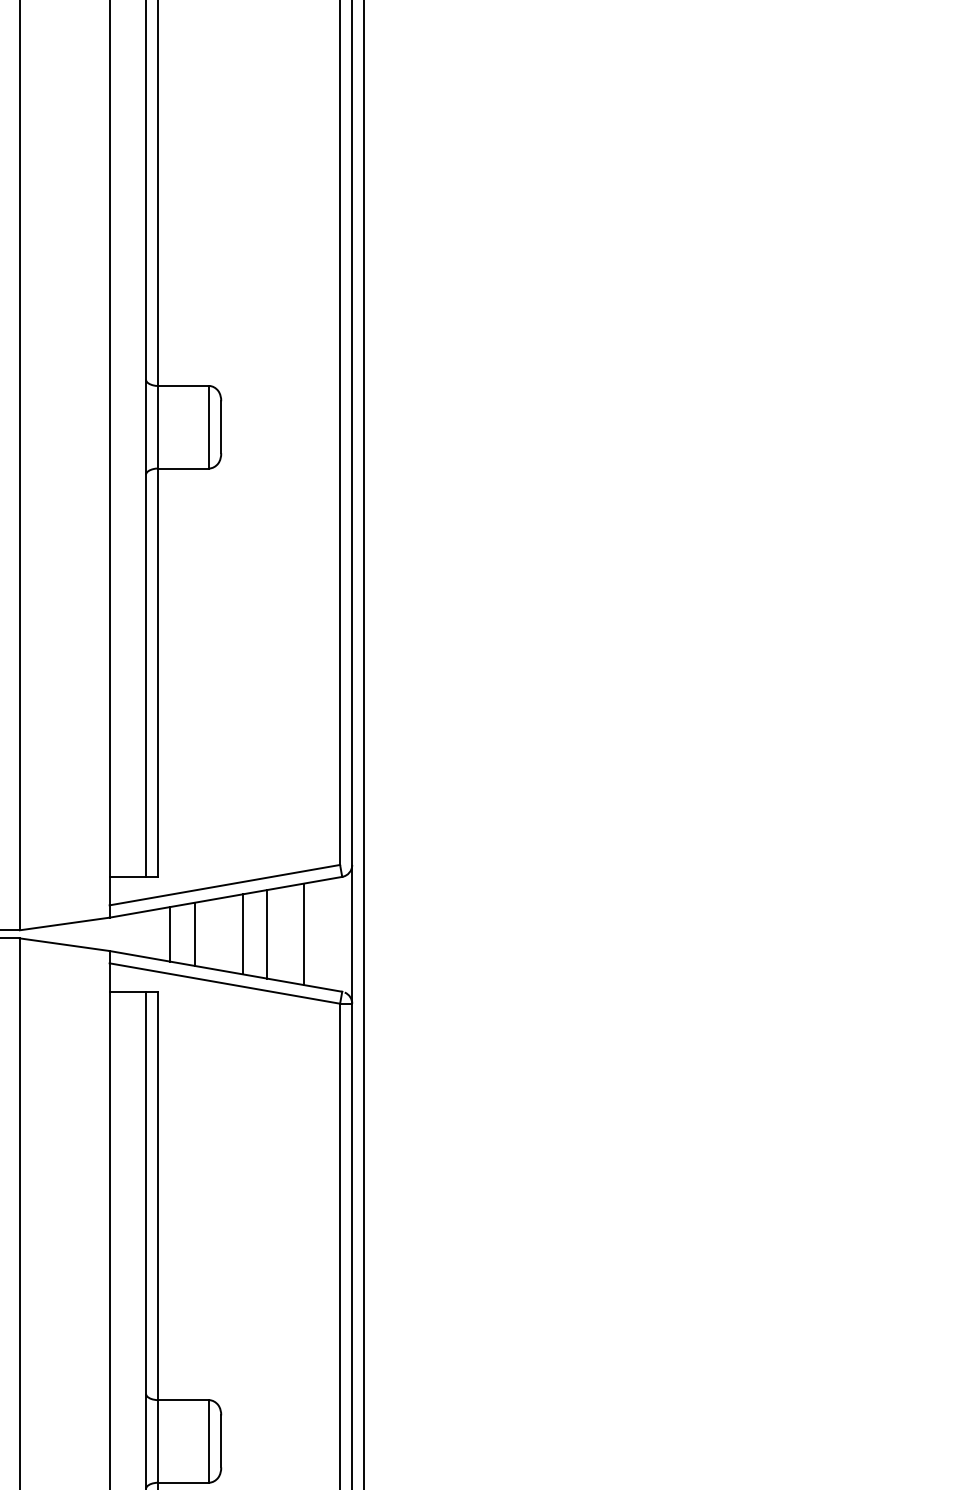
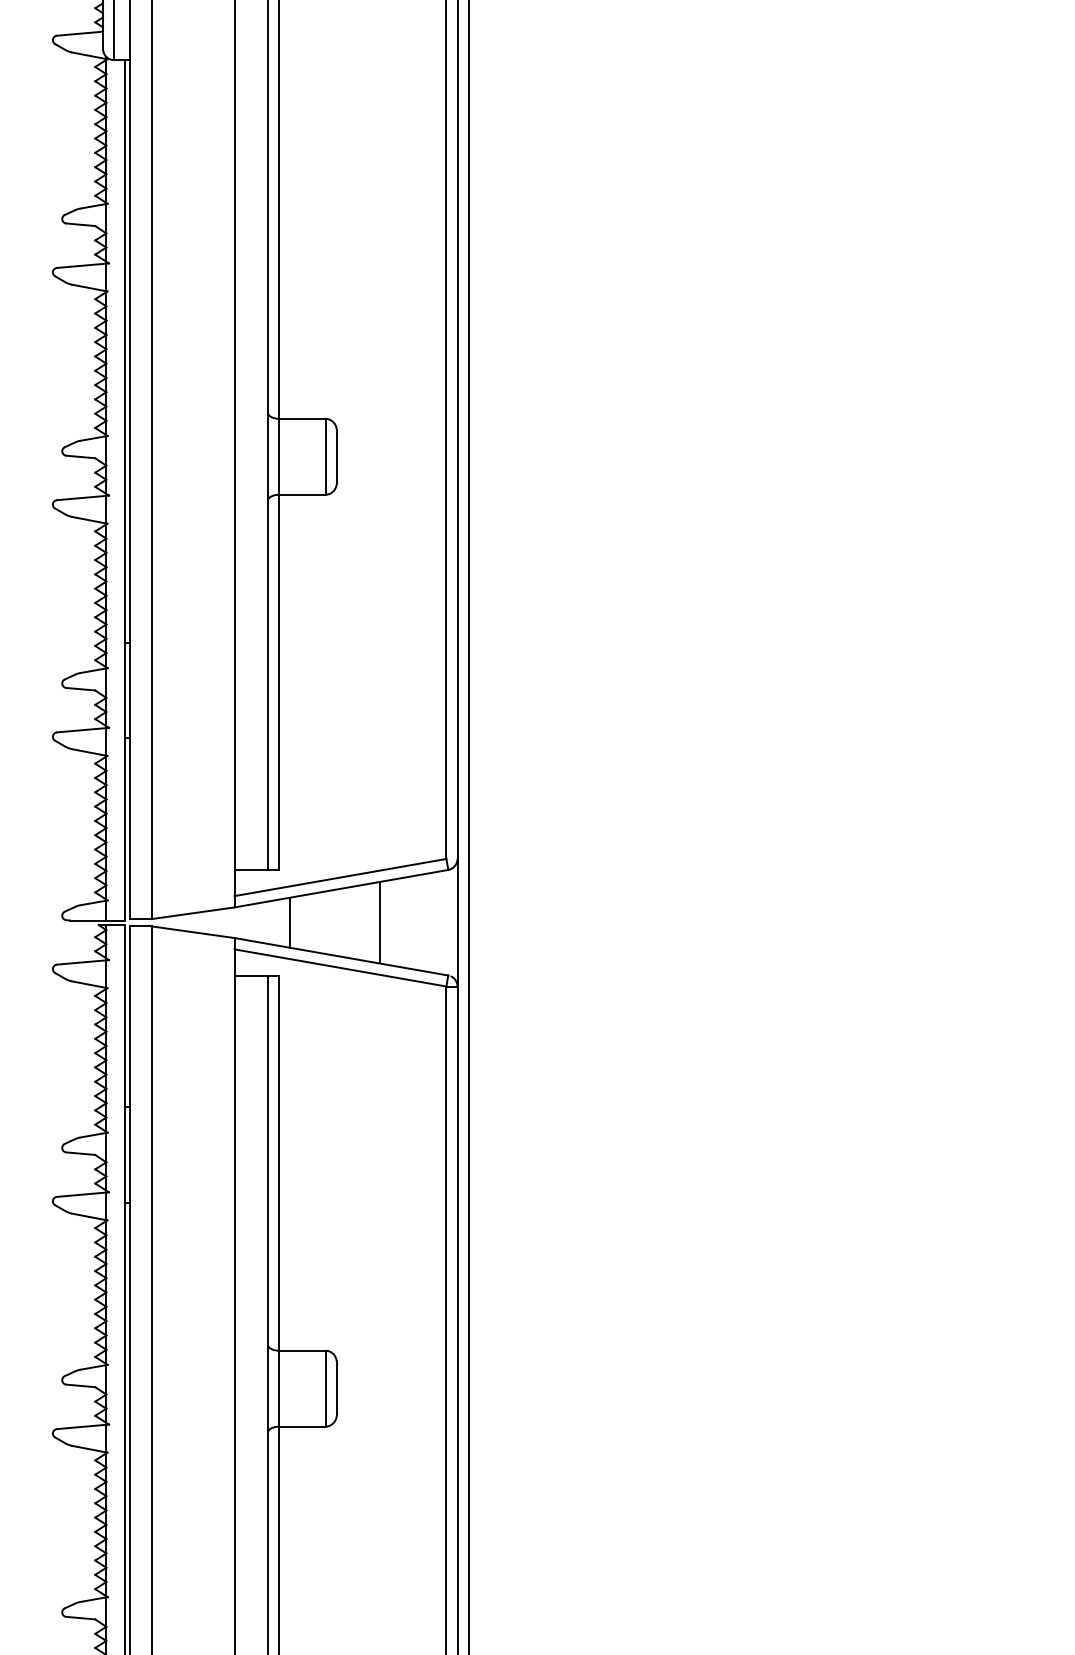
line: (194, 934) -> (312, 922), removed
line: (243, 934) -> (357, 922), removed
line: (303, 934) -> (412, 922), removed

